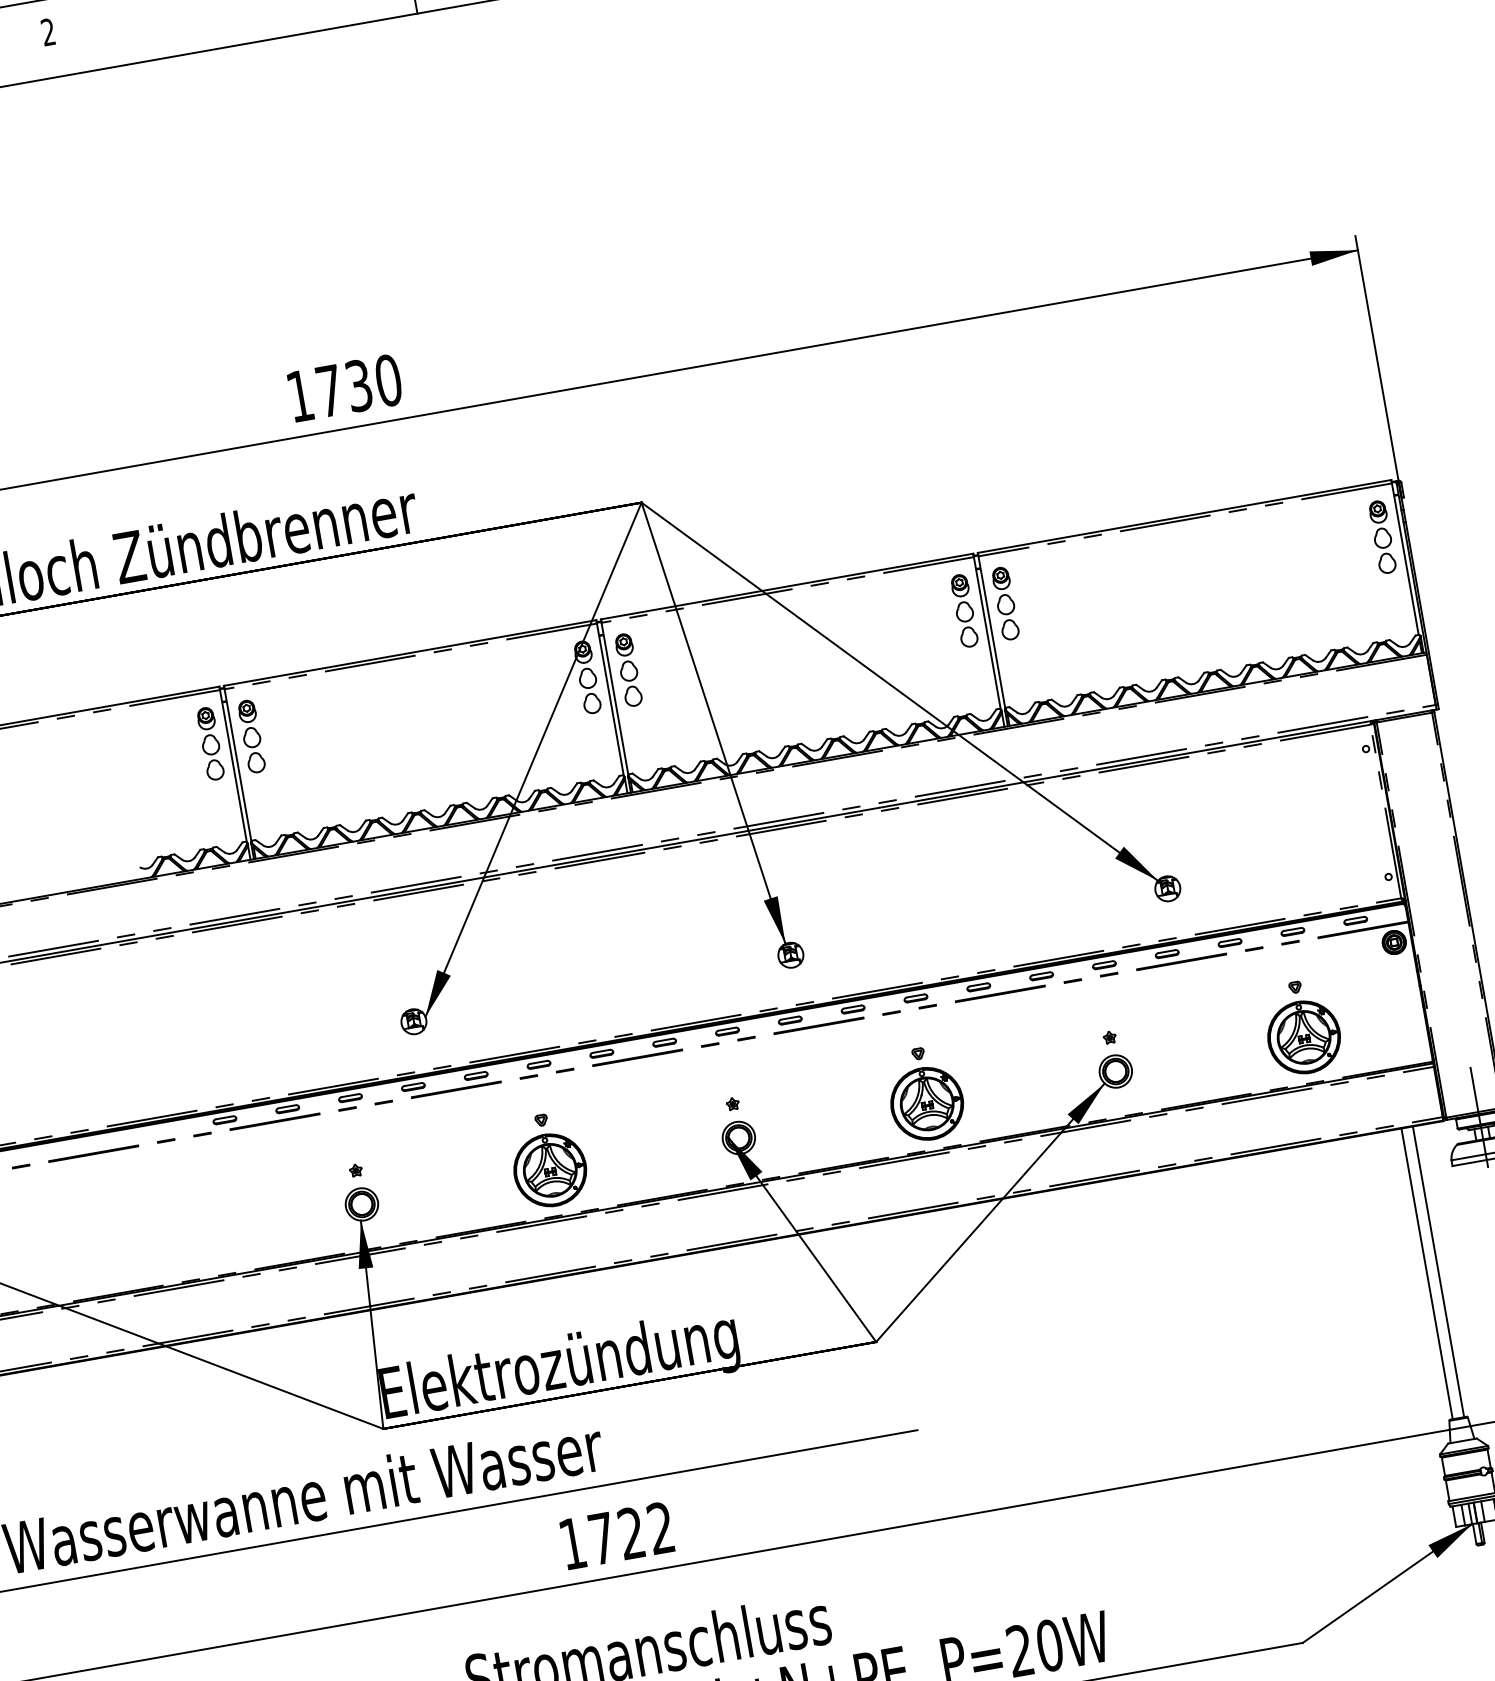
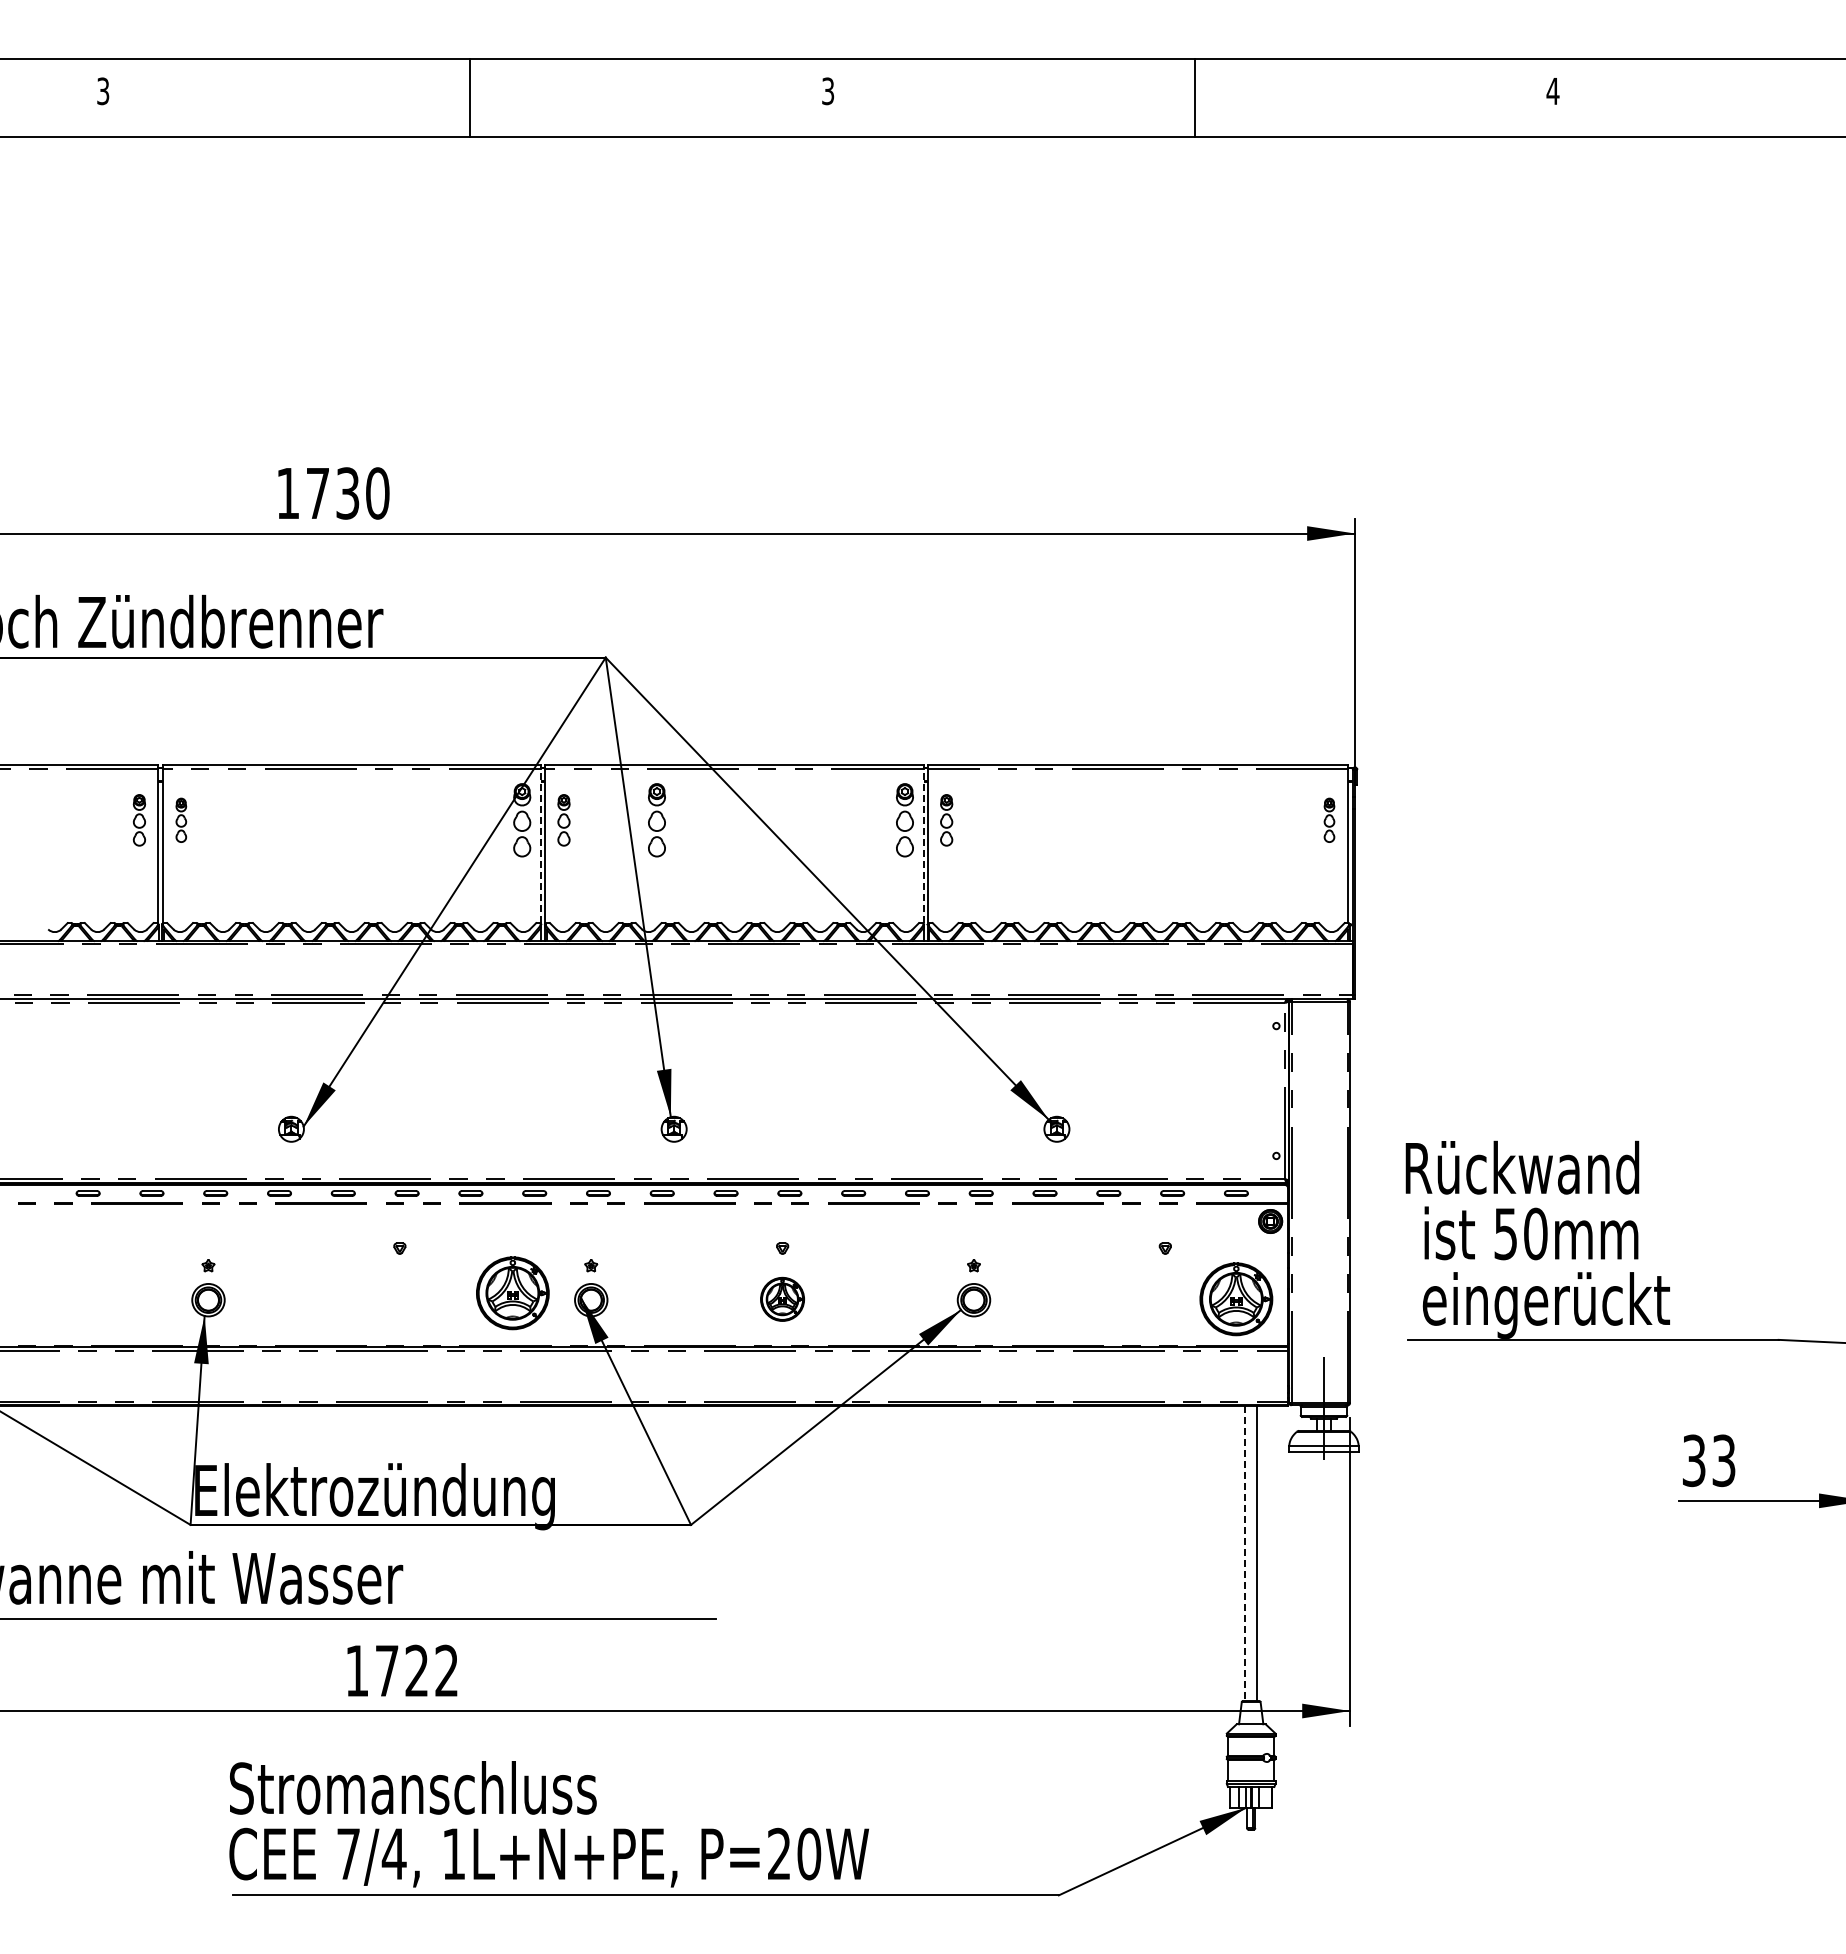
text: (48, 32) -> (103, 91), 2 -> 3
part: (1382, 537) -> (1329, 820), size x0.6
part: (1005, 603) -> (946, 820), size x0.7
line: (987, 632) -> (923, 845), solid -> dashed
part: (719, 654) -> (656, 820), added
part: (628, 670) -> (563, 820), size x0.7
line: (609, 699) -> (540, 845), solid -> dashed
part: (252, 736) -> (181, 820), size x0.6
part: (210, 744) -> (139, 820), size x0.7
part: (1304, 1037) -> (1236, 1299), moved
part: (927, 1104) -> (782, 1299), size x0.6
part: (549, 1170) -> (512, 1293), moved
line: (1427, 1273) -> (1245, 1553), solid -> dashed

